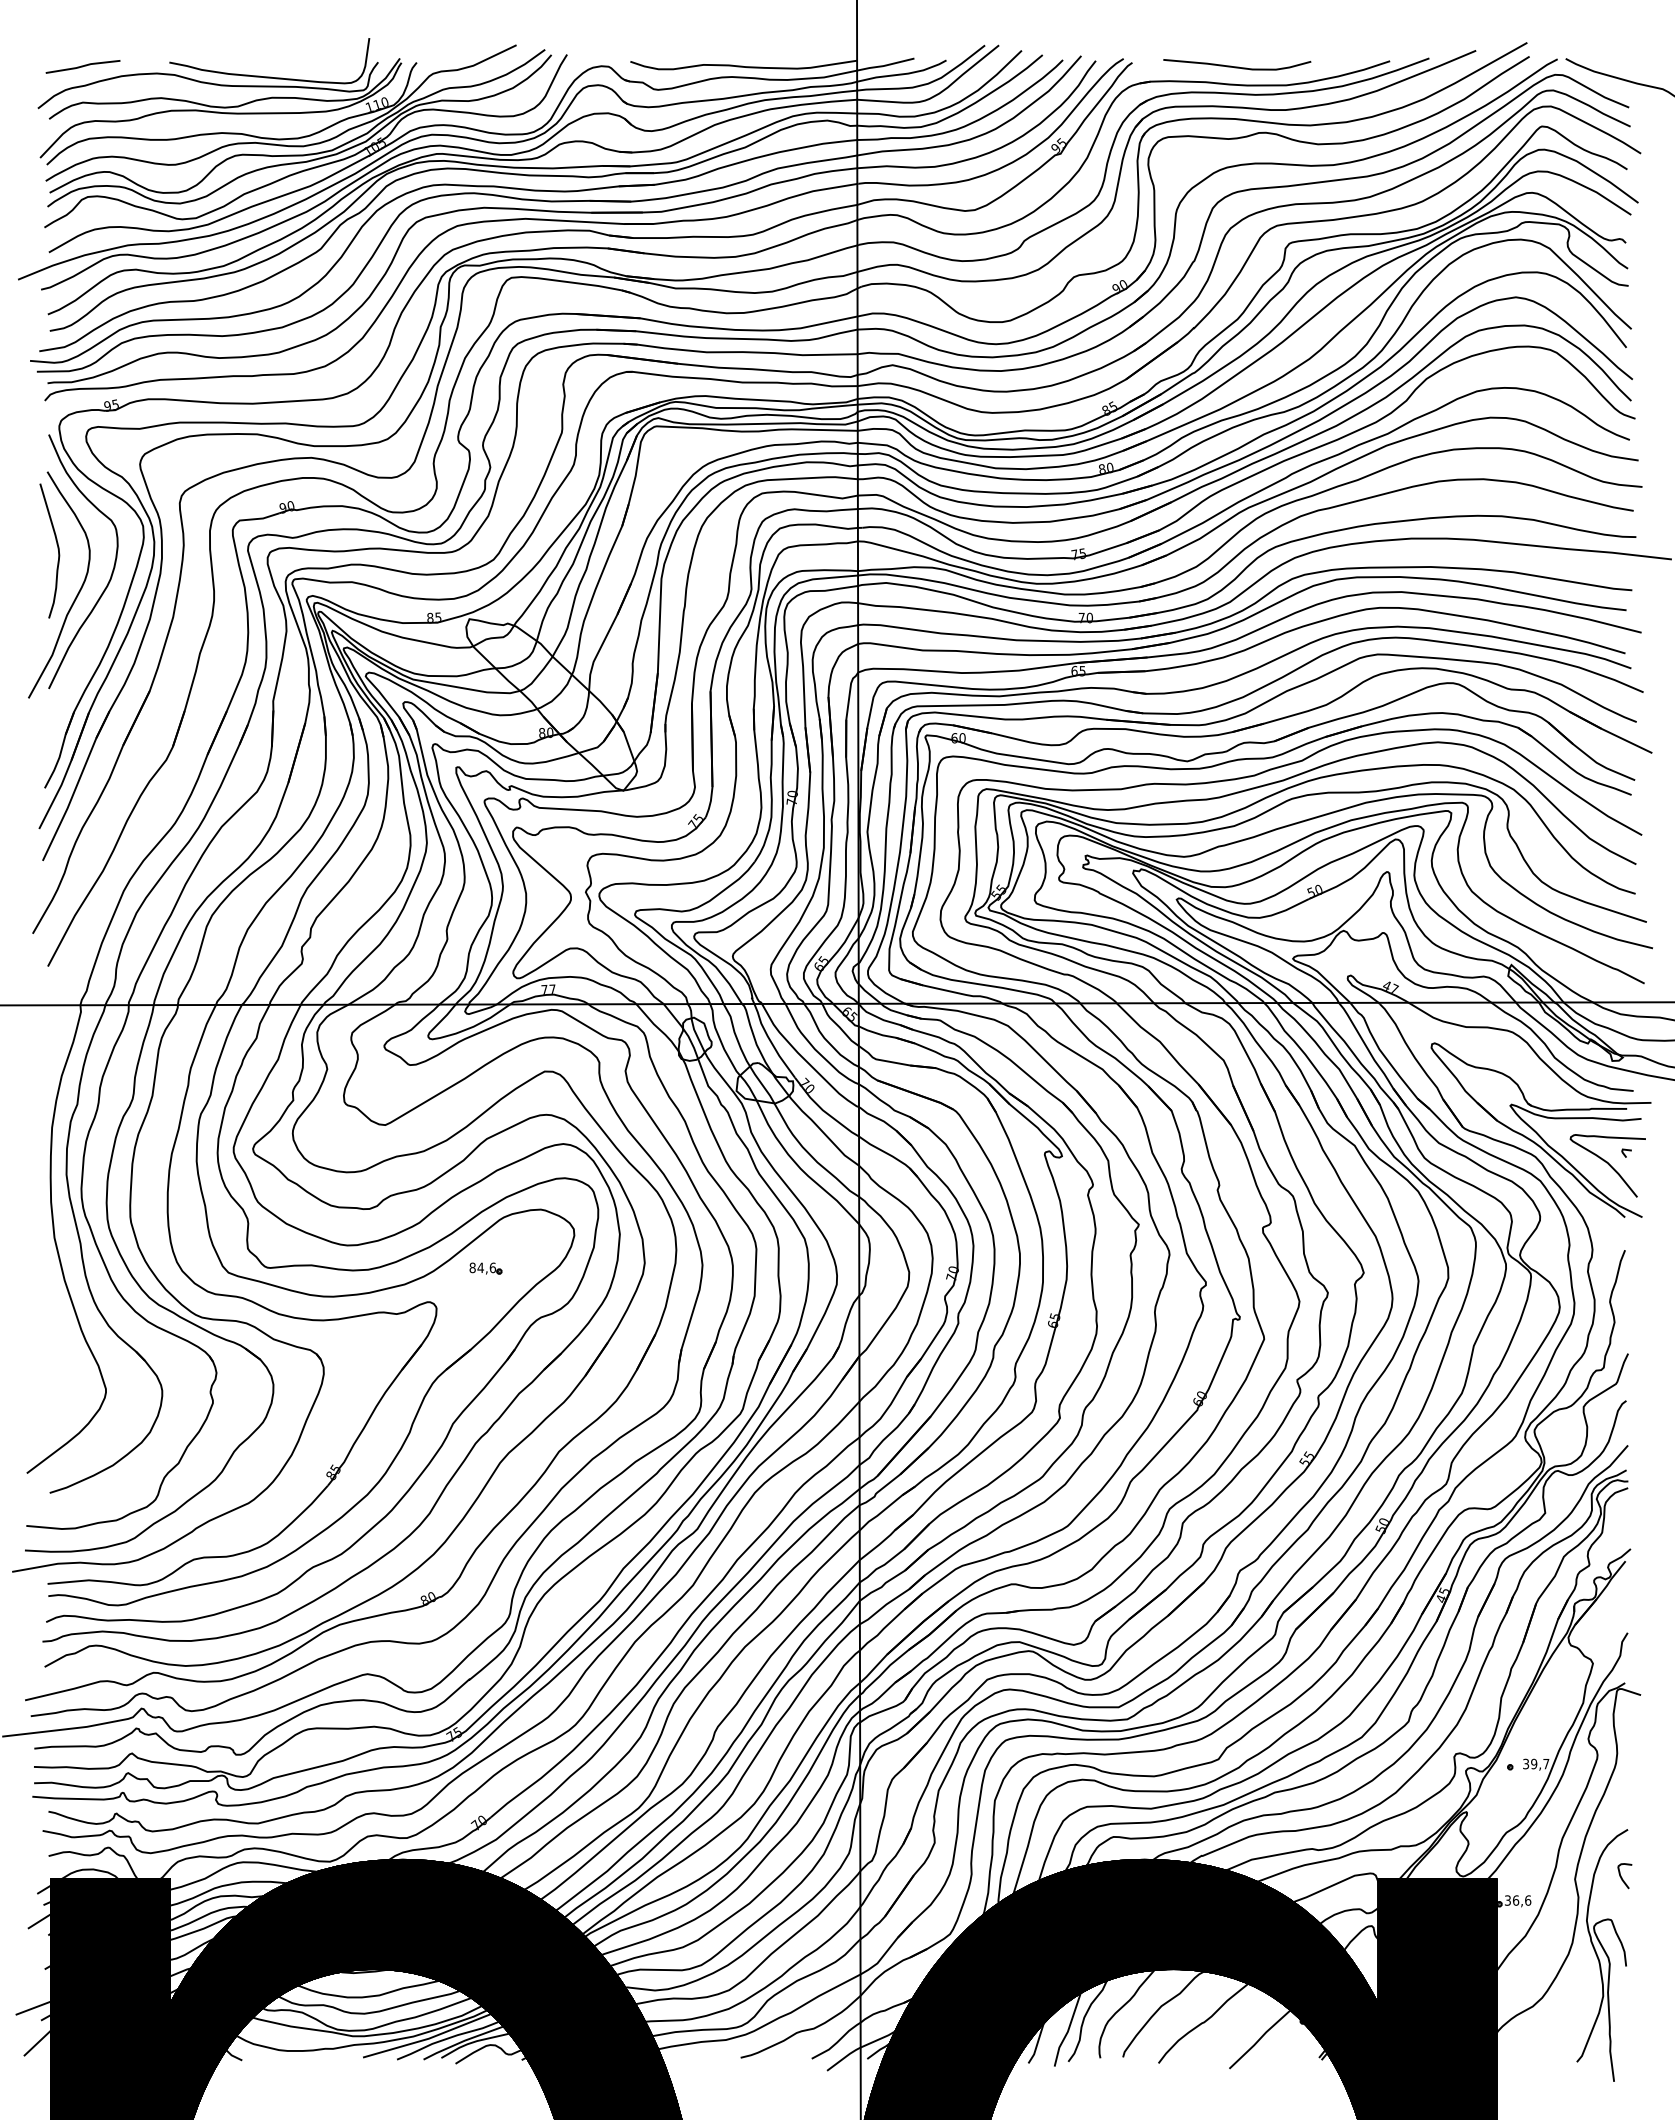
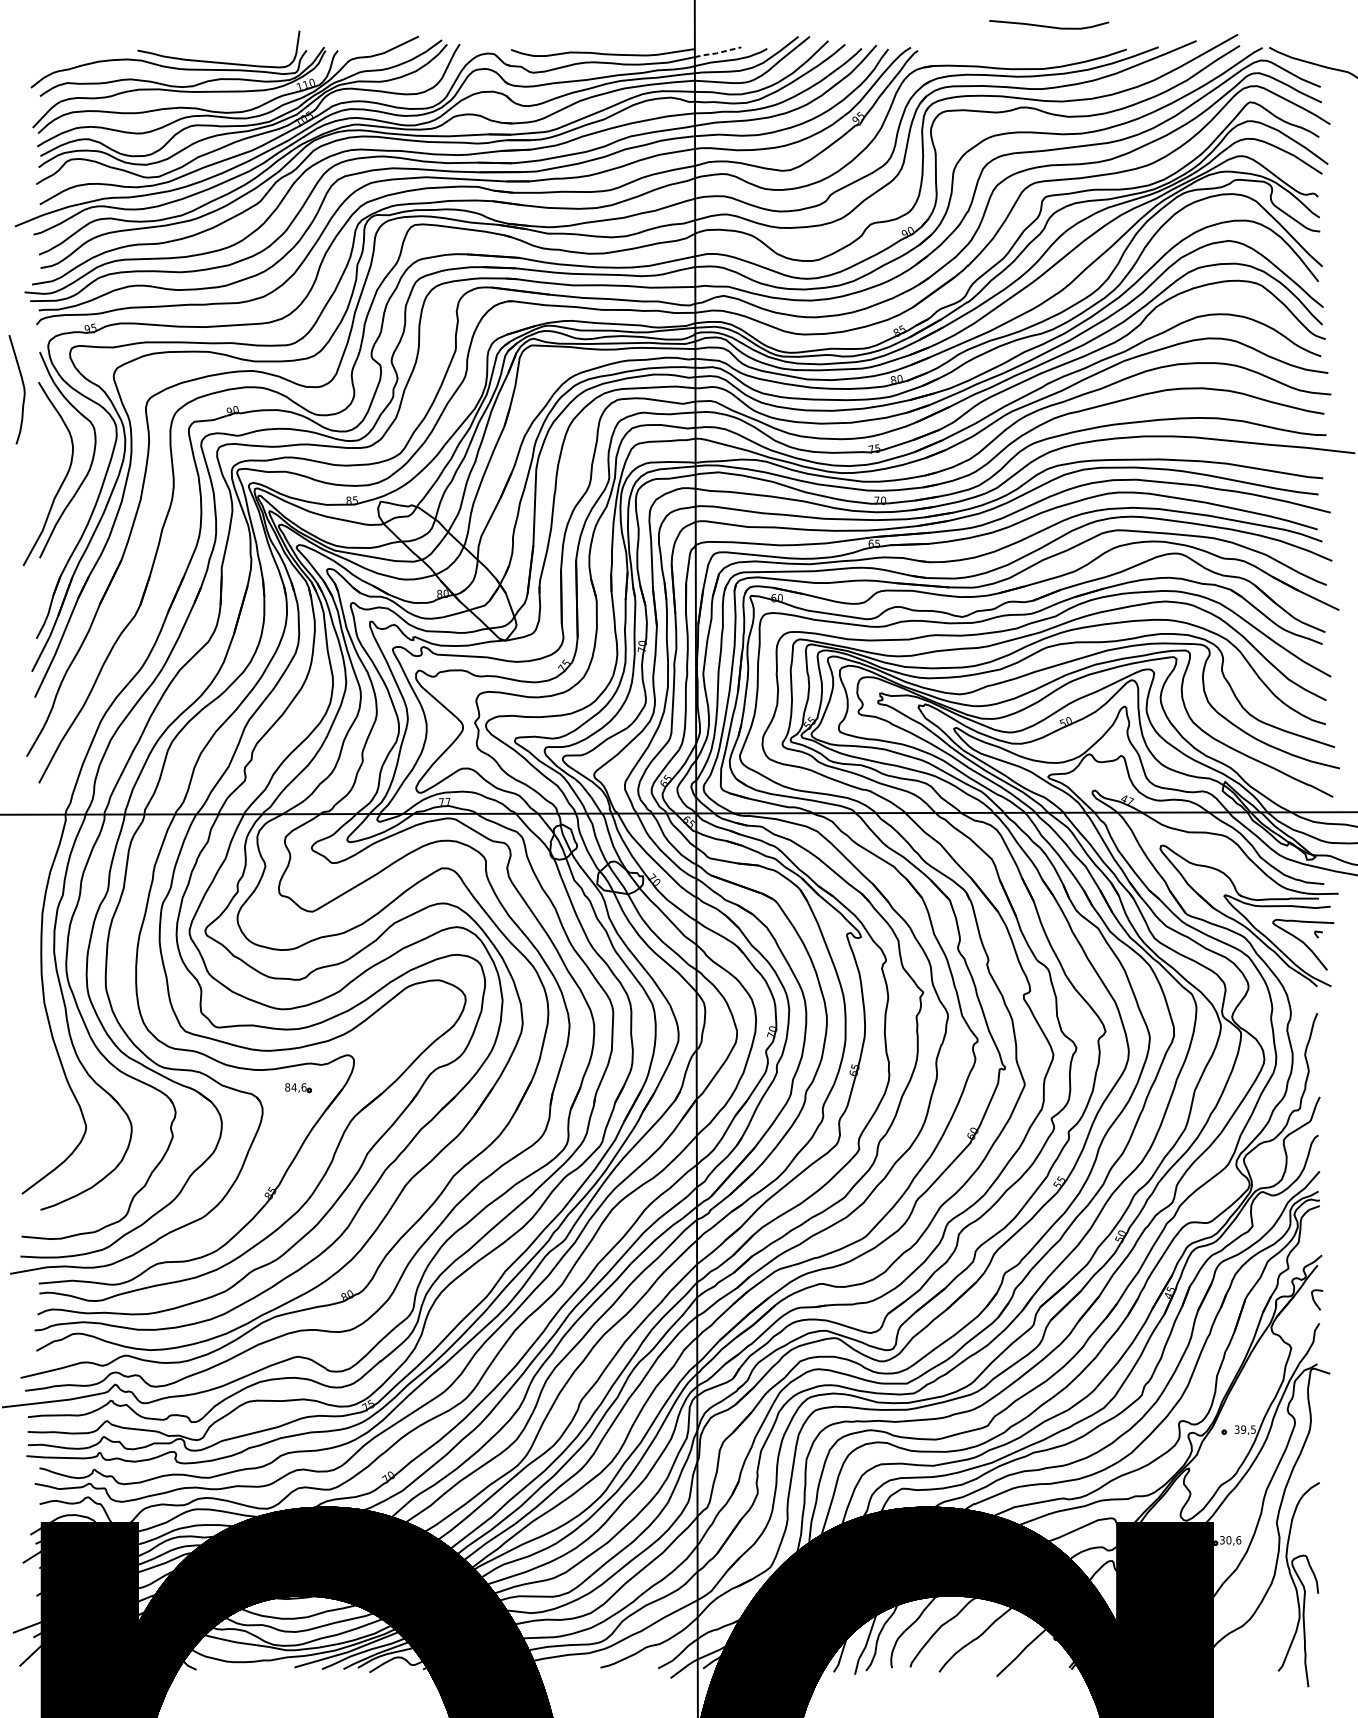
line: (884, 65) -> (717, 52), solid -> dashed
line: (82, 66) -> (67, 53), removed
curve: (1237, 66) -> (1049, 26), moved
curve: (57, 549) -> (23, 388), moved
part: (485, 1268) -> (298, 1087), moved
text: (1546, 1764) -> (1253, 1429), 39,7 -> 39,5
curve: (1622, 1877) -> (1315, 1301), moved
text: (1516, 1900) -> (1229, 1540), 36,6 -> 30,6

